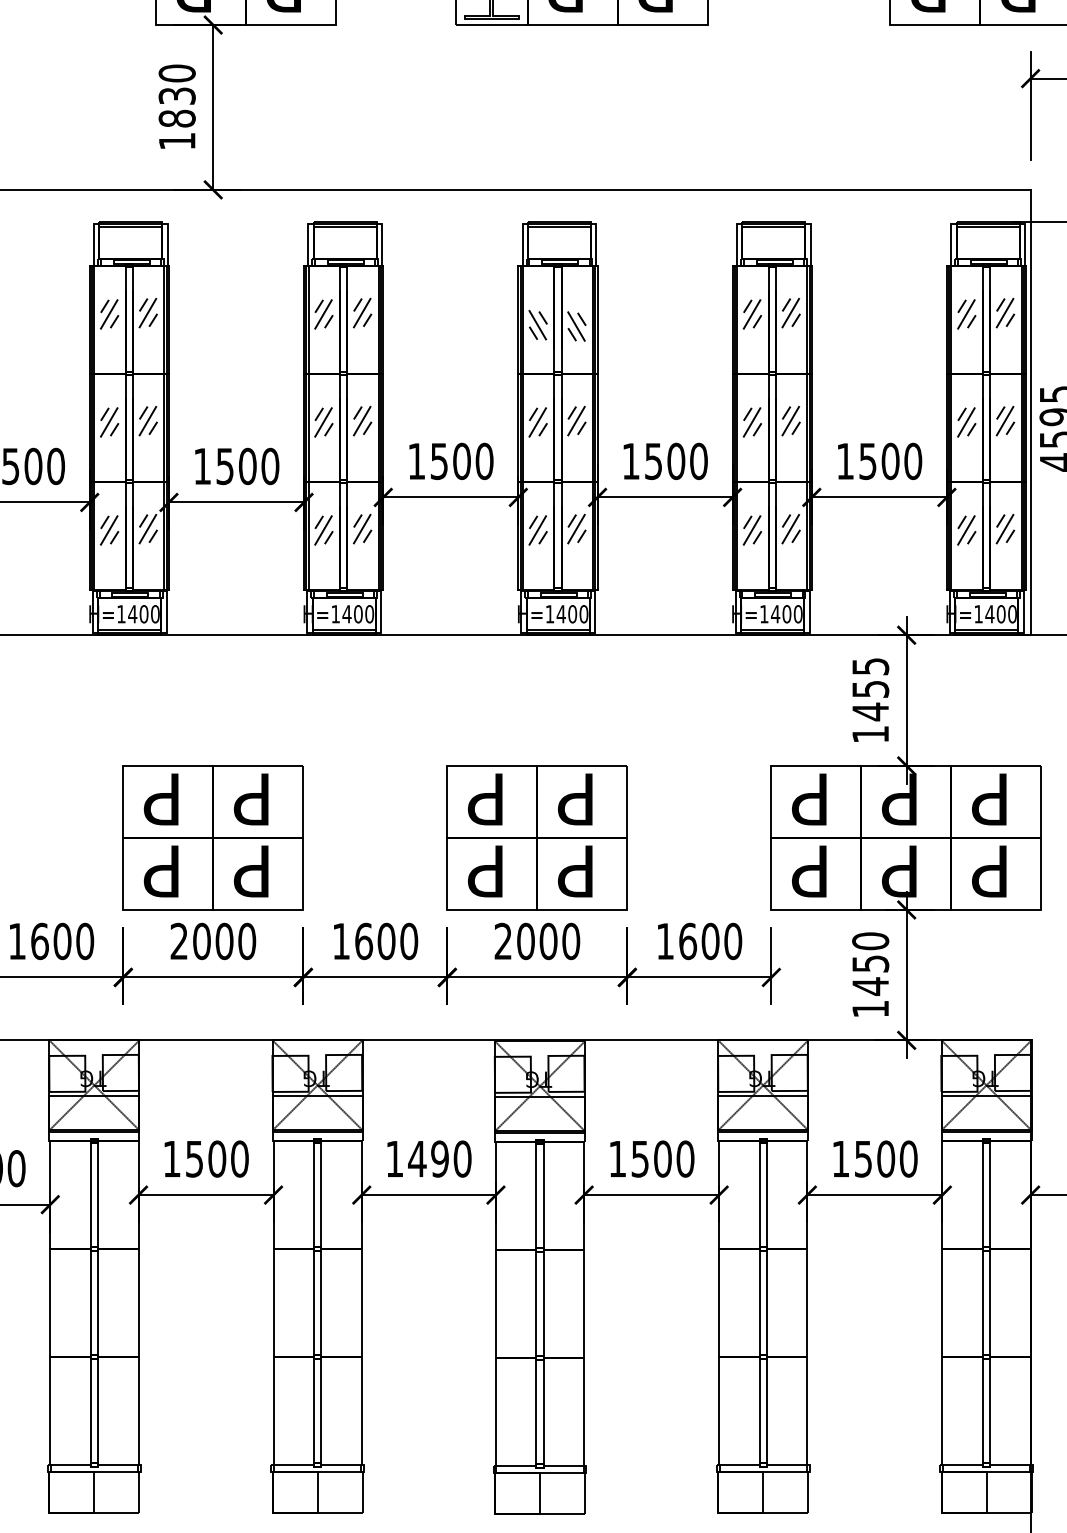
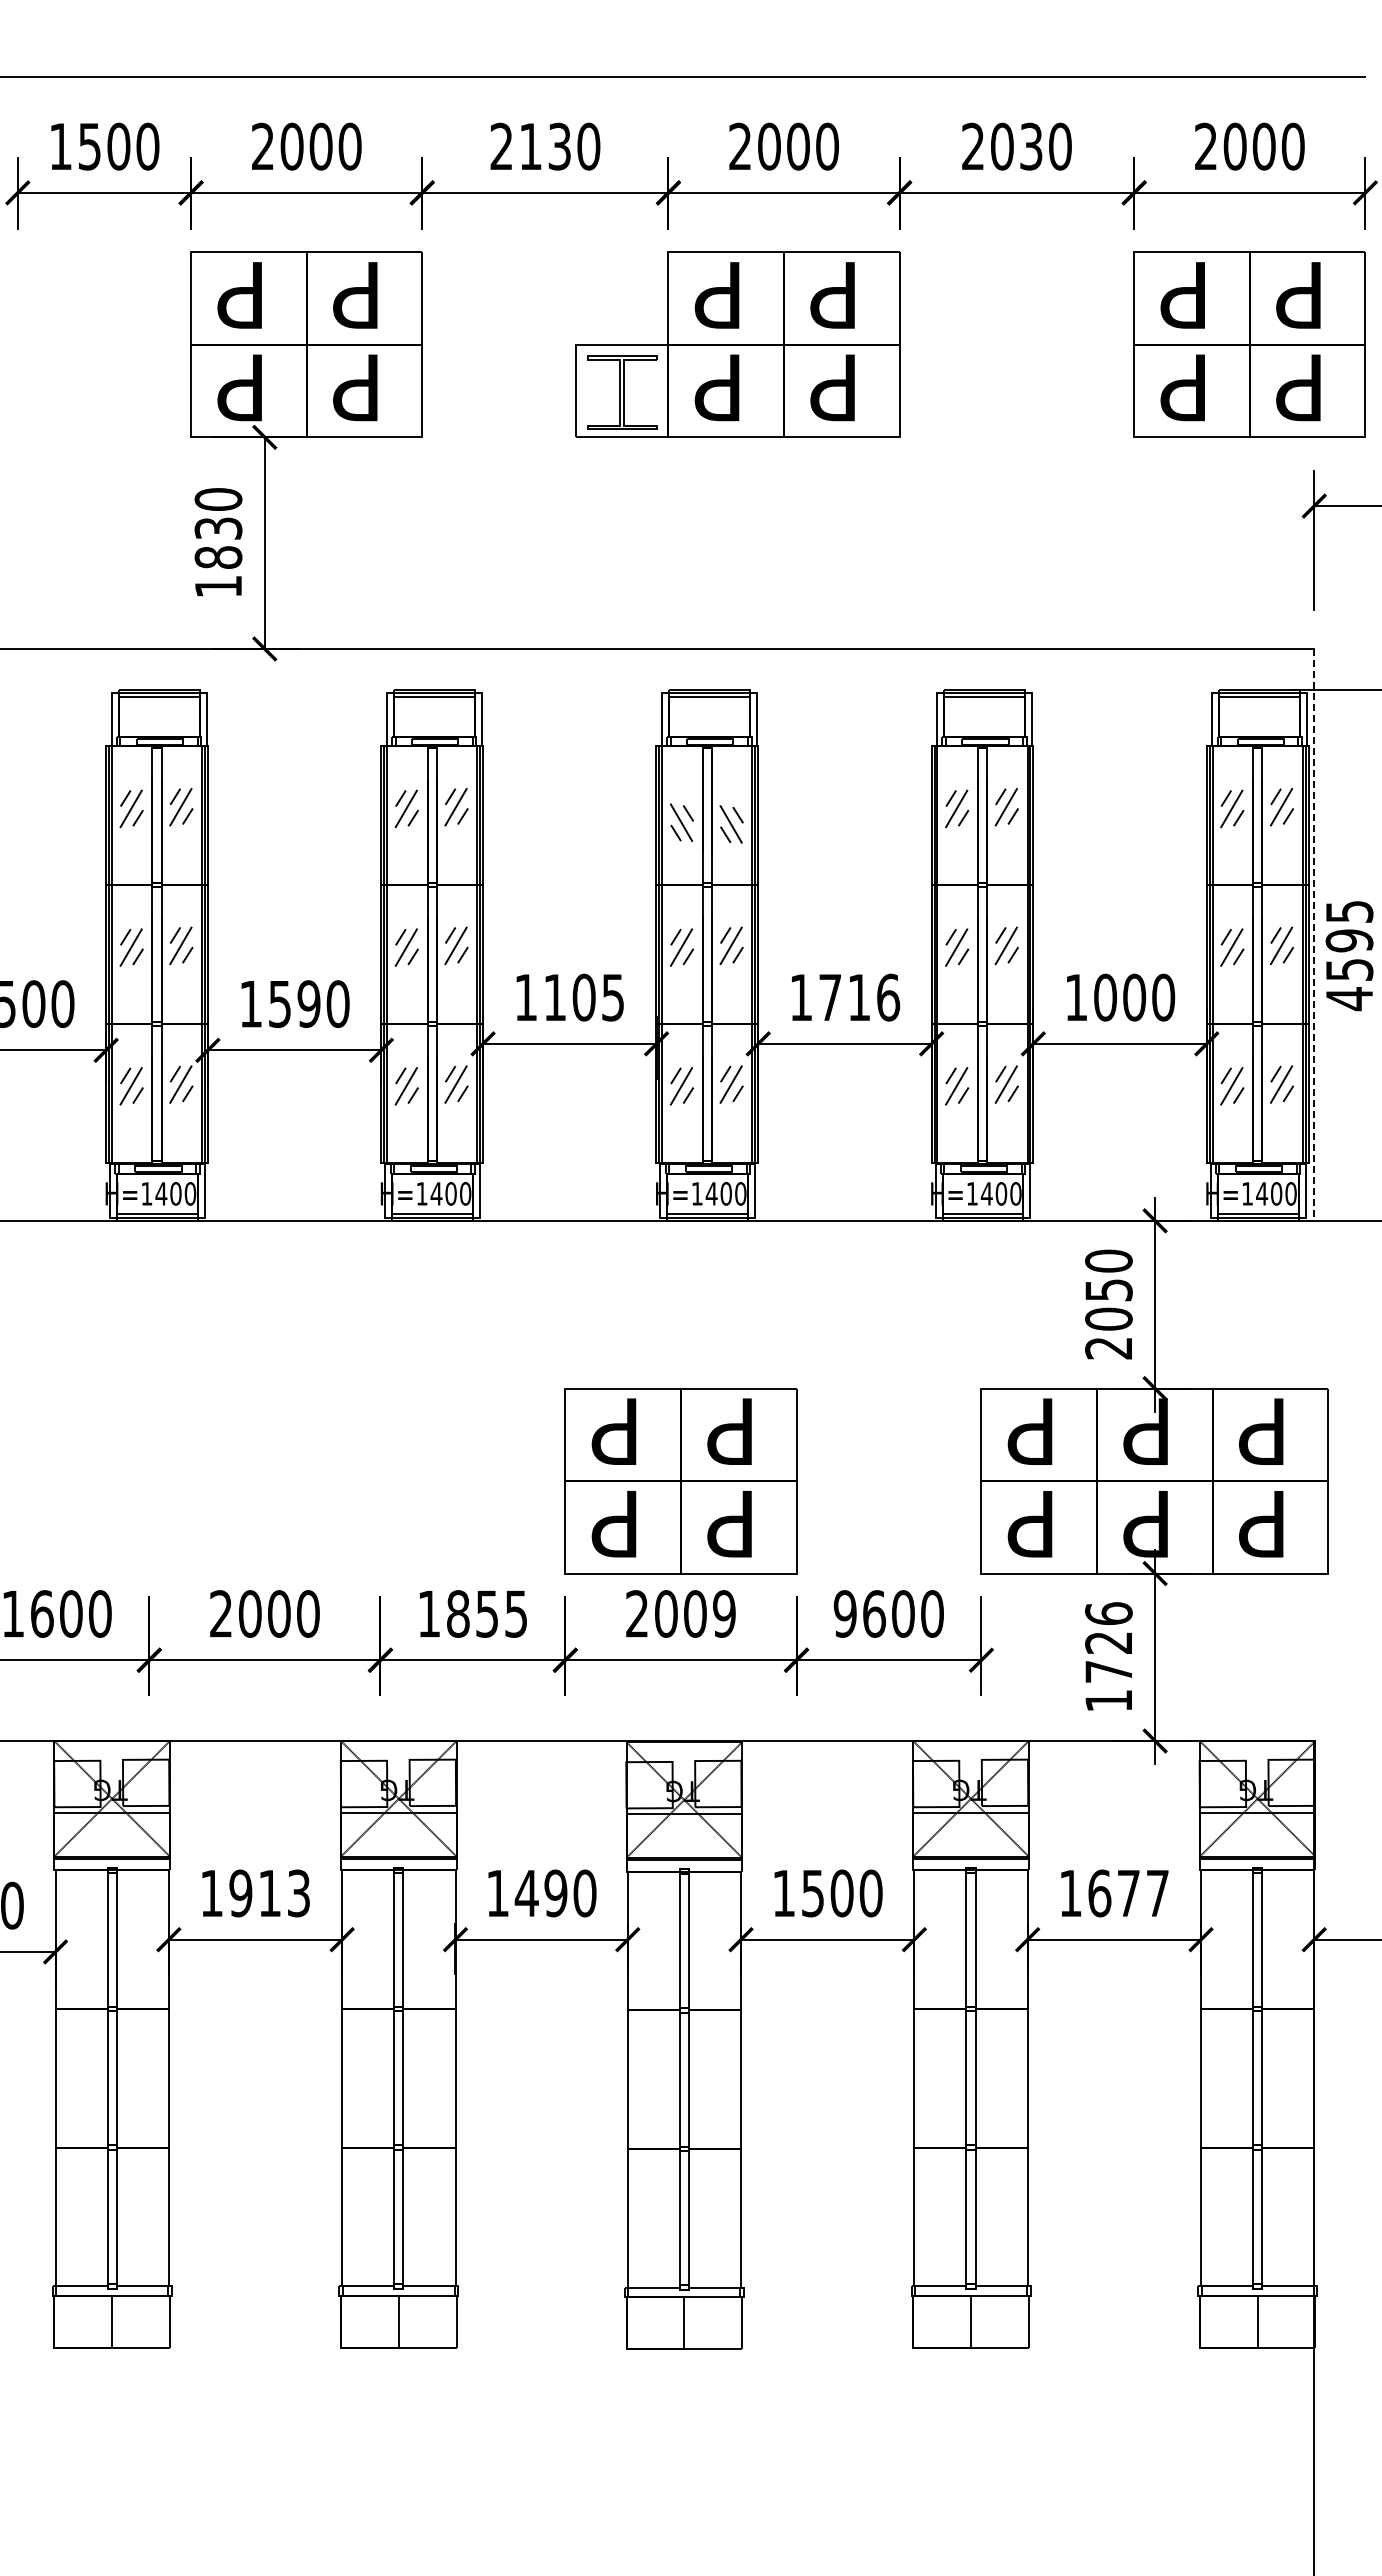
line: (1030, 412) -> (1314, 934), solid -> dashed
text: (462, 461) -> (584, 997), 1500 -> 1105
text: (676, 461) -> (859, 997), 1500 -> 1716
text: (868, 461) -> (1105, 997), 1500 -> 1000
text: (247, 466) -> (308, 1004), 1500 -> 1590
text: (870, 700) -> (1108, 1304), 1455 -> 2050
part: (213, 838) -> (264, 1481), removed
text: (386, 941) -> (487, 1613), 1600 -> 1855
text: (570, 941) -> (723, 1613), 2000 -> 2009
text: (664, 941) -> (844, 1613), 1600 -> 9600
text: (870, 964) -> (1108, 1643), 1450 -> 1726
text: (216, 1159) -> (269, 1893), 1500 -> 1913
text: (885, 1159) -> (1128, 1893), 1500 -> 1677

